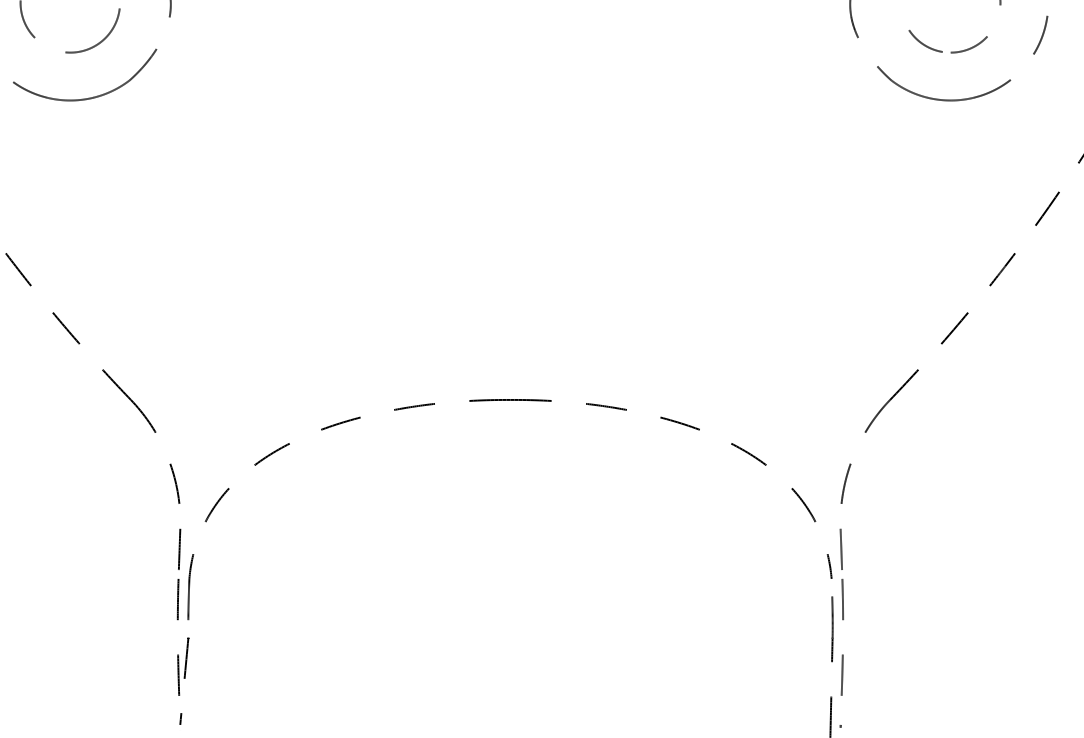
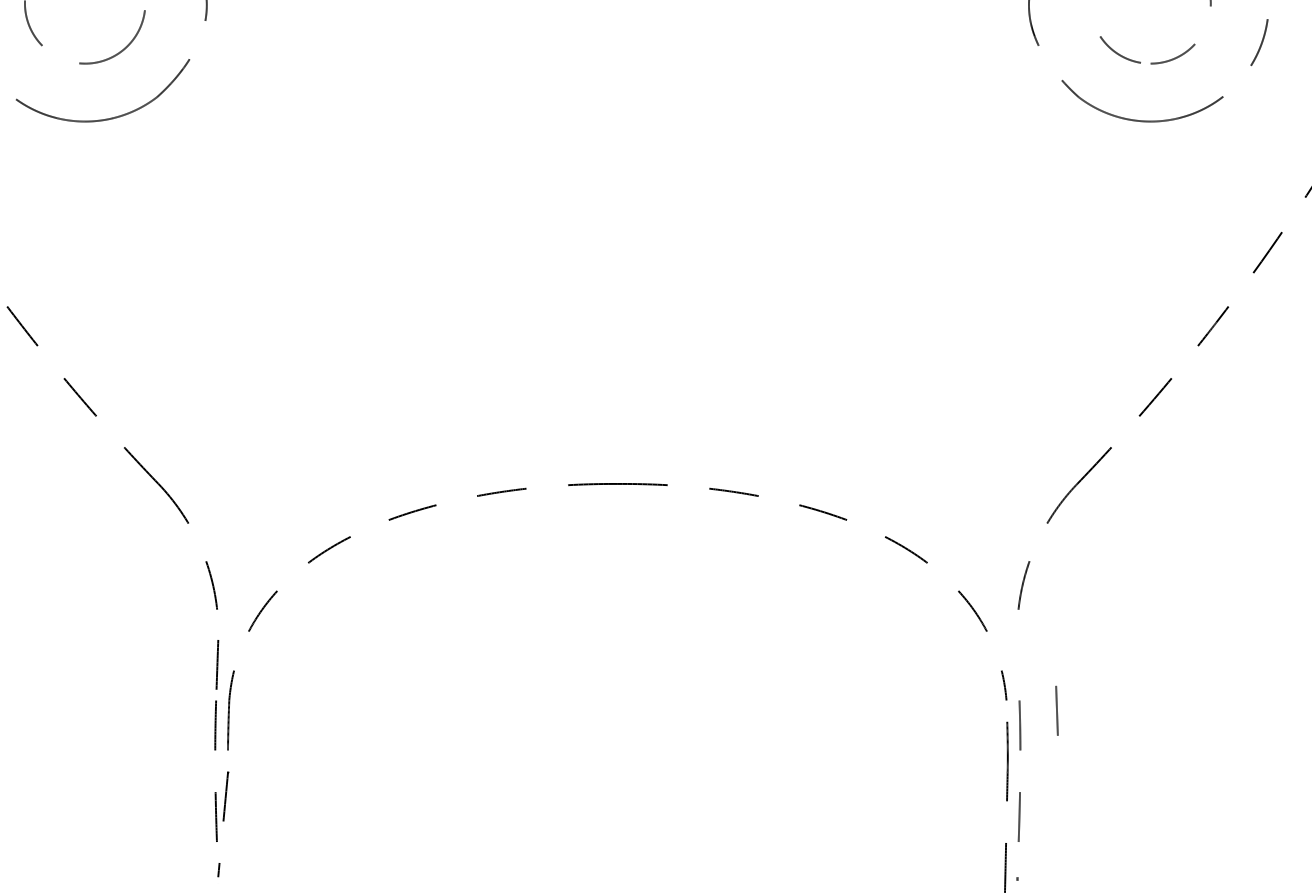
line: (840, 548) -> (1055, 709), moved

